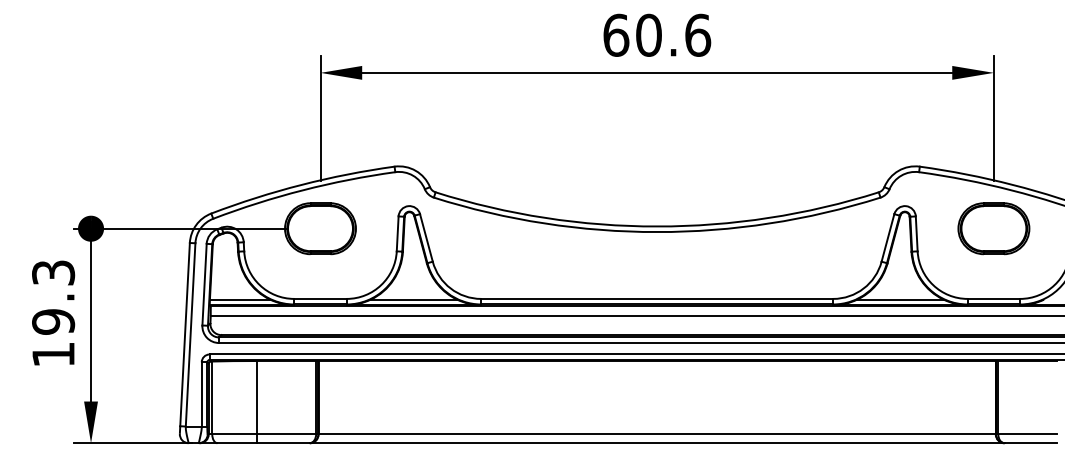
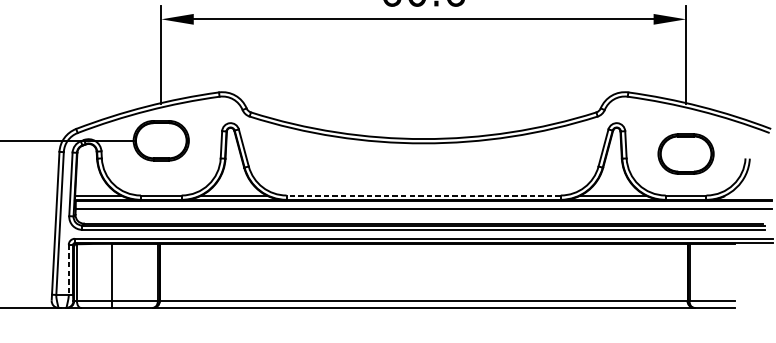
part: (993, 228) -> (685, 153), moved
line: (657, 298) -> (423, 195), solid -> dashed
line: (201, 394) -> (68, 269), solid -> dashed

